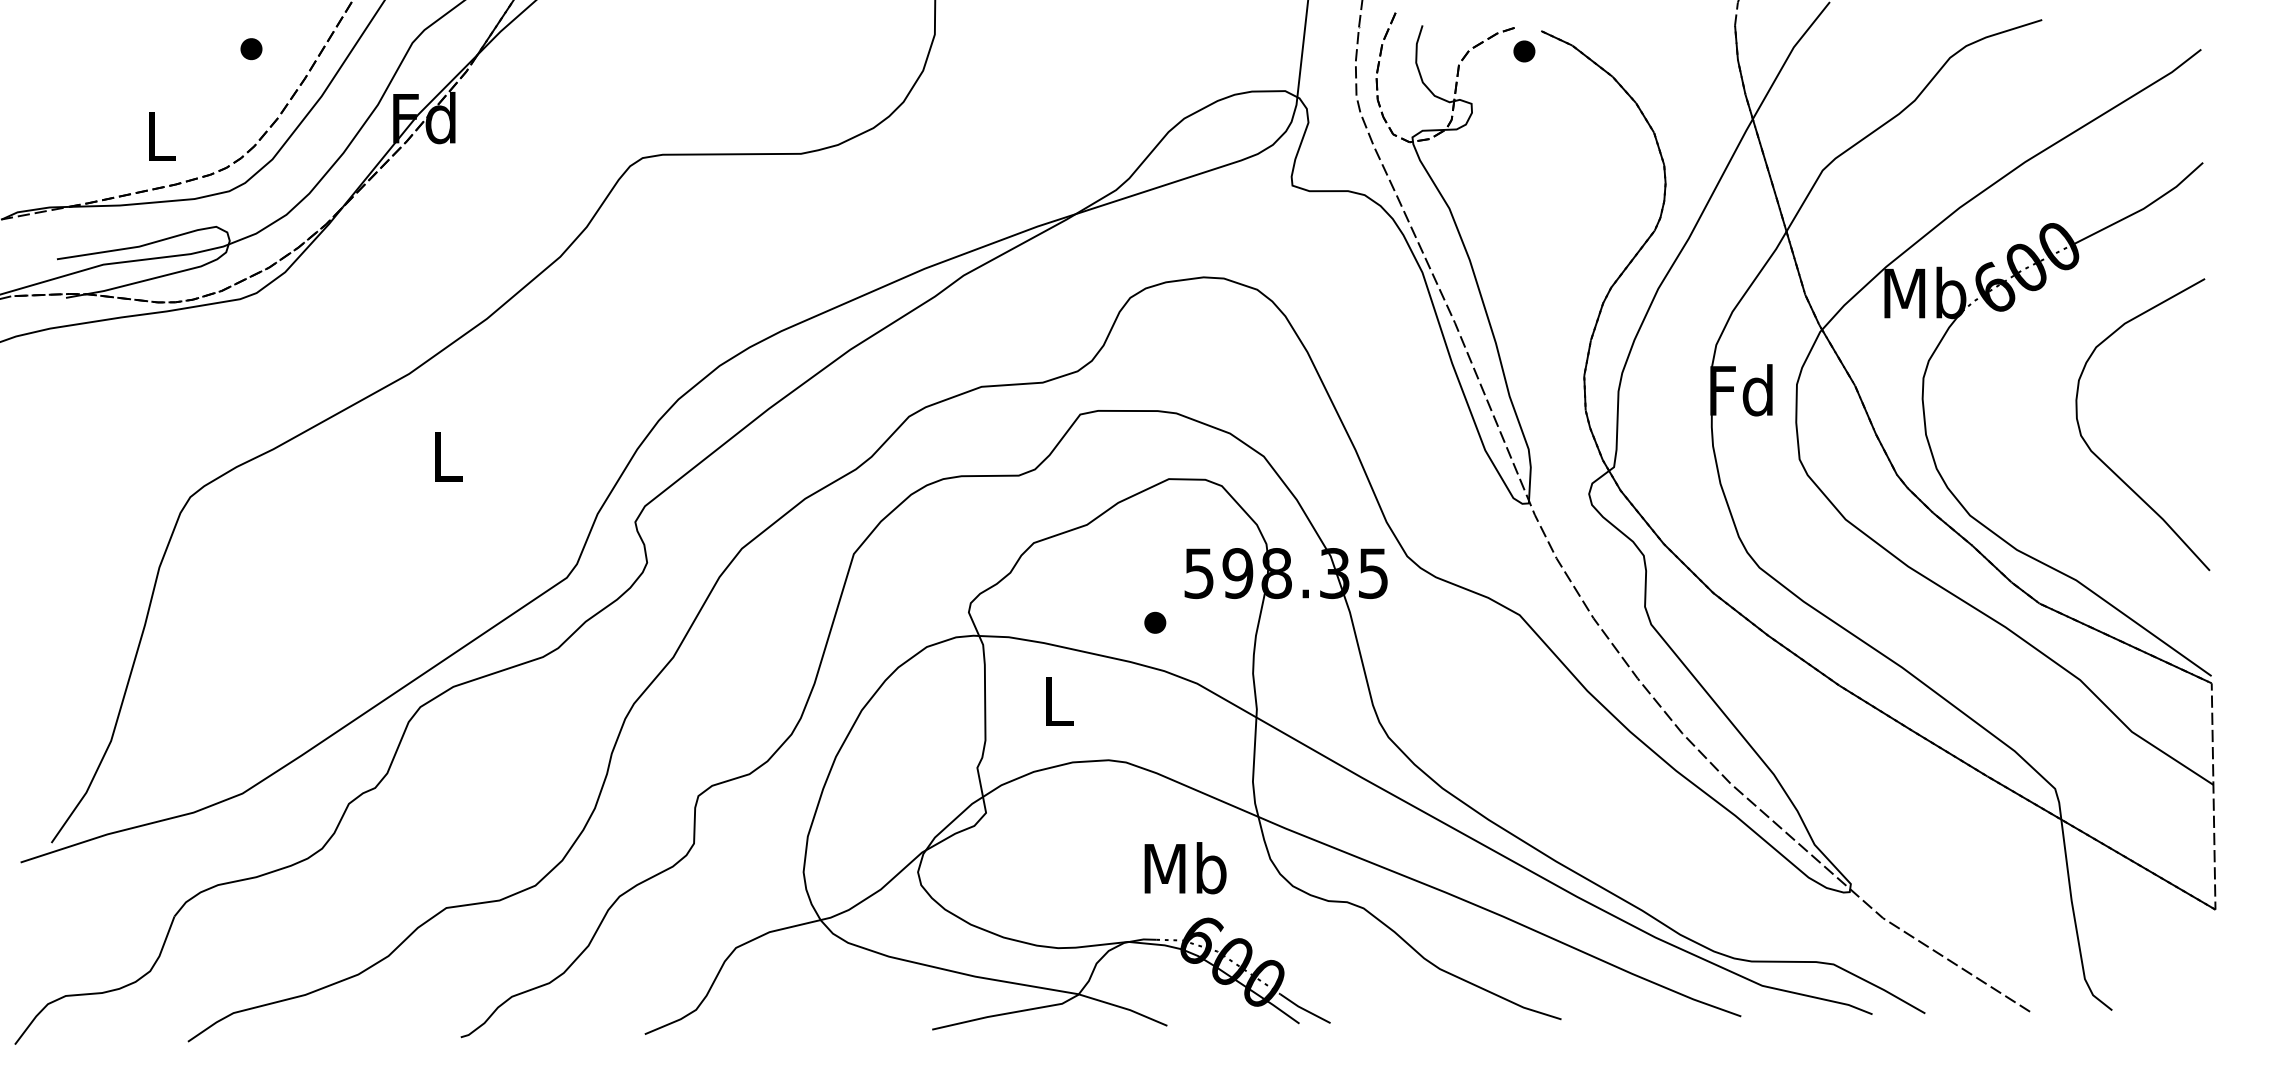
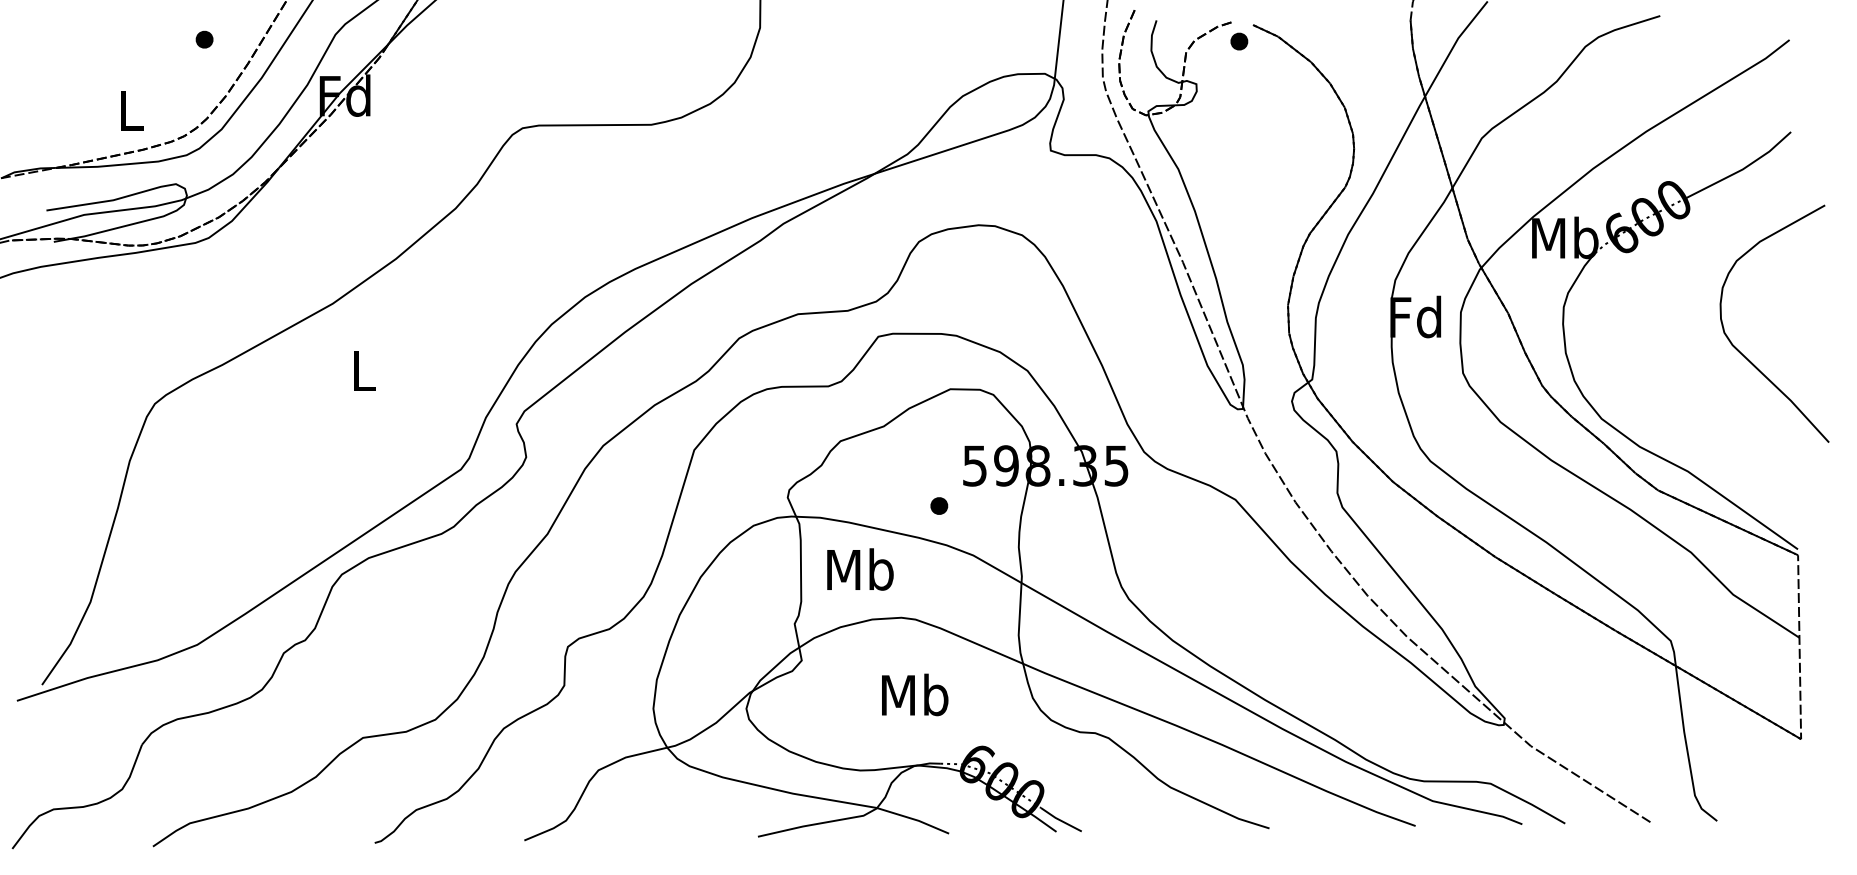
curve: (2104, 462) -> (1743, 354), moved
text: (1058, 700) -> (860, 569), L -> Mb
text: (1185, 868) -> (915, 695), moved

